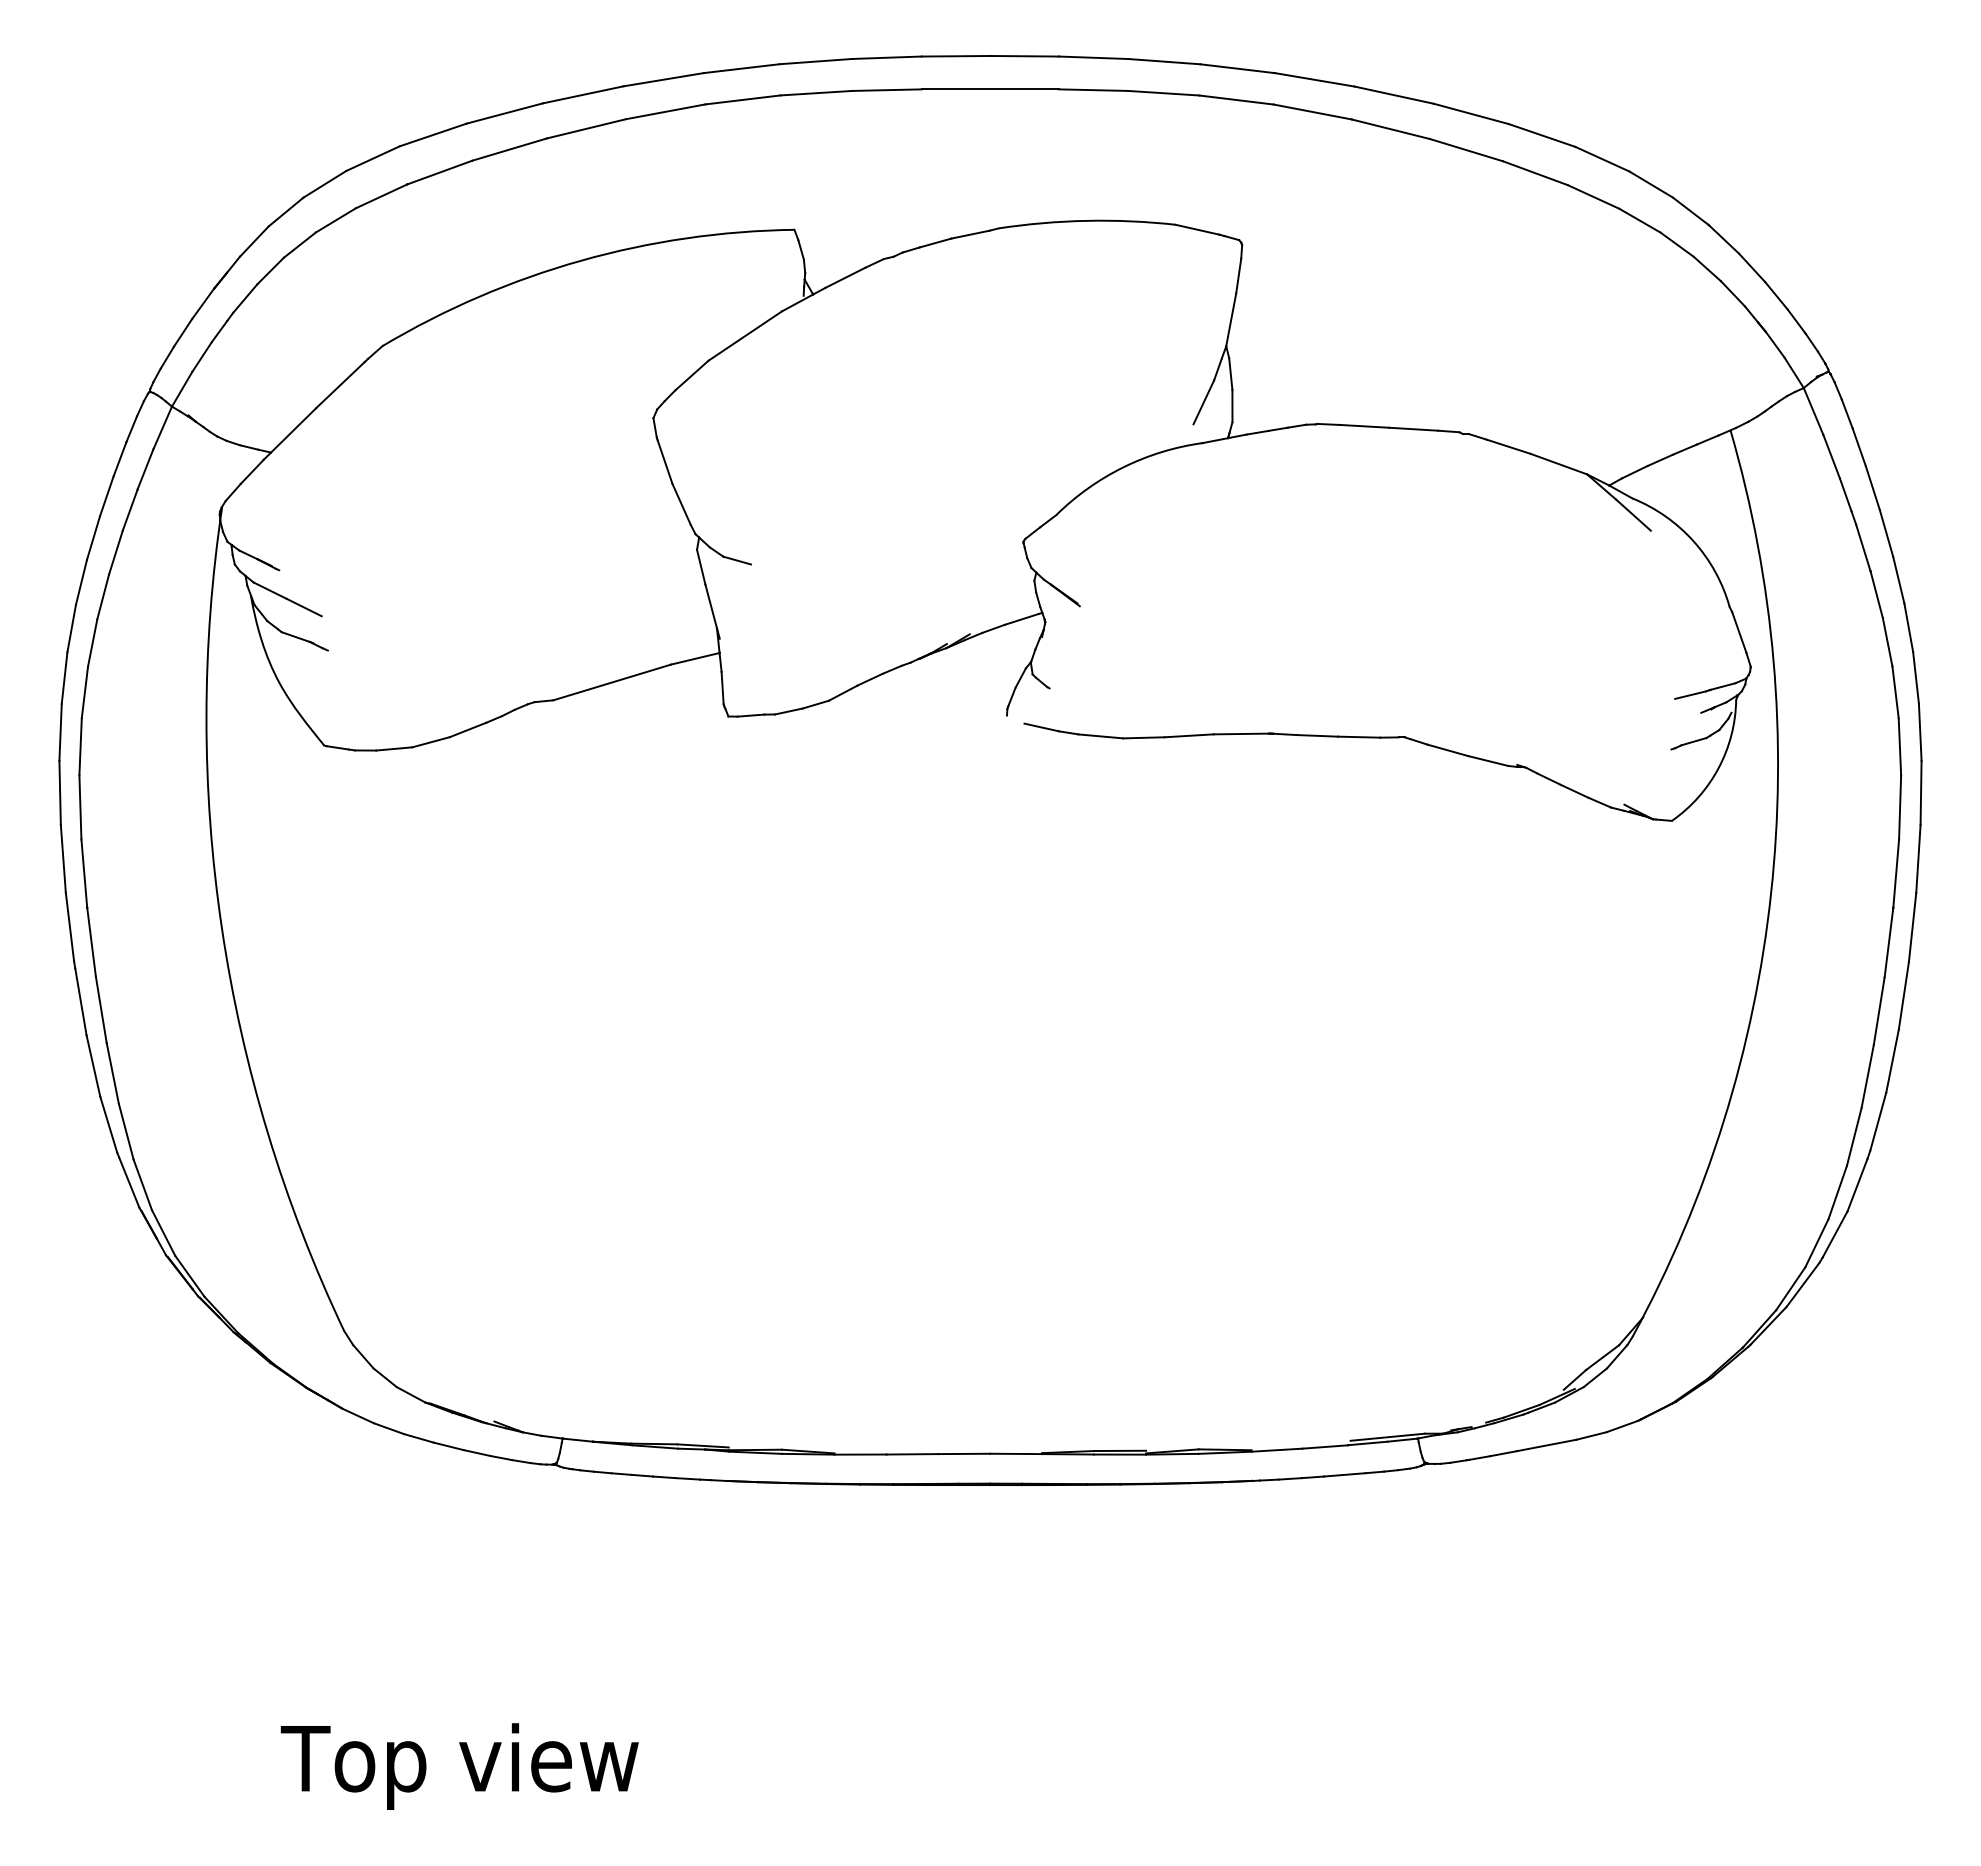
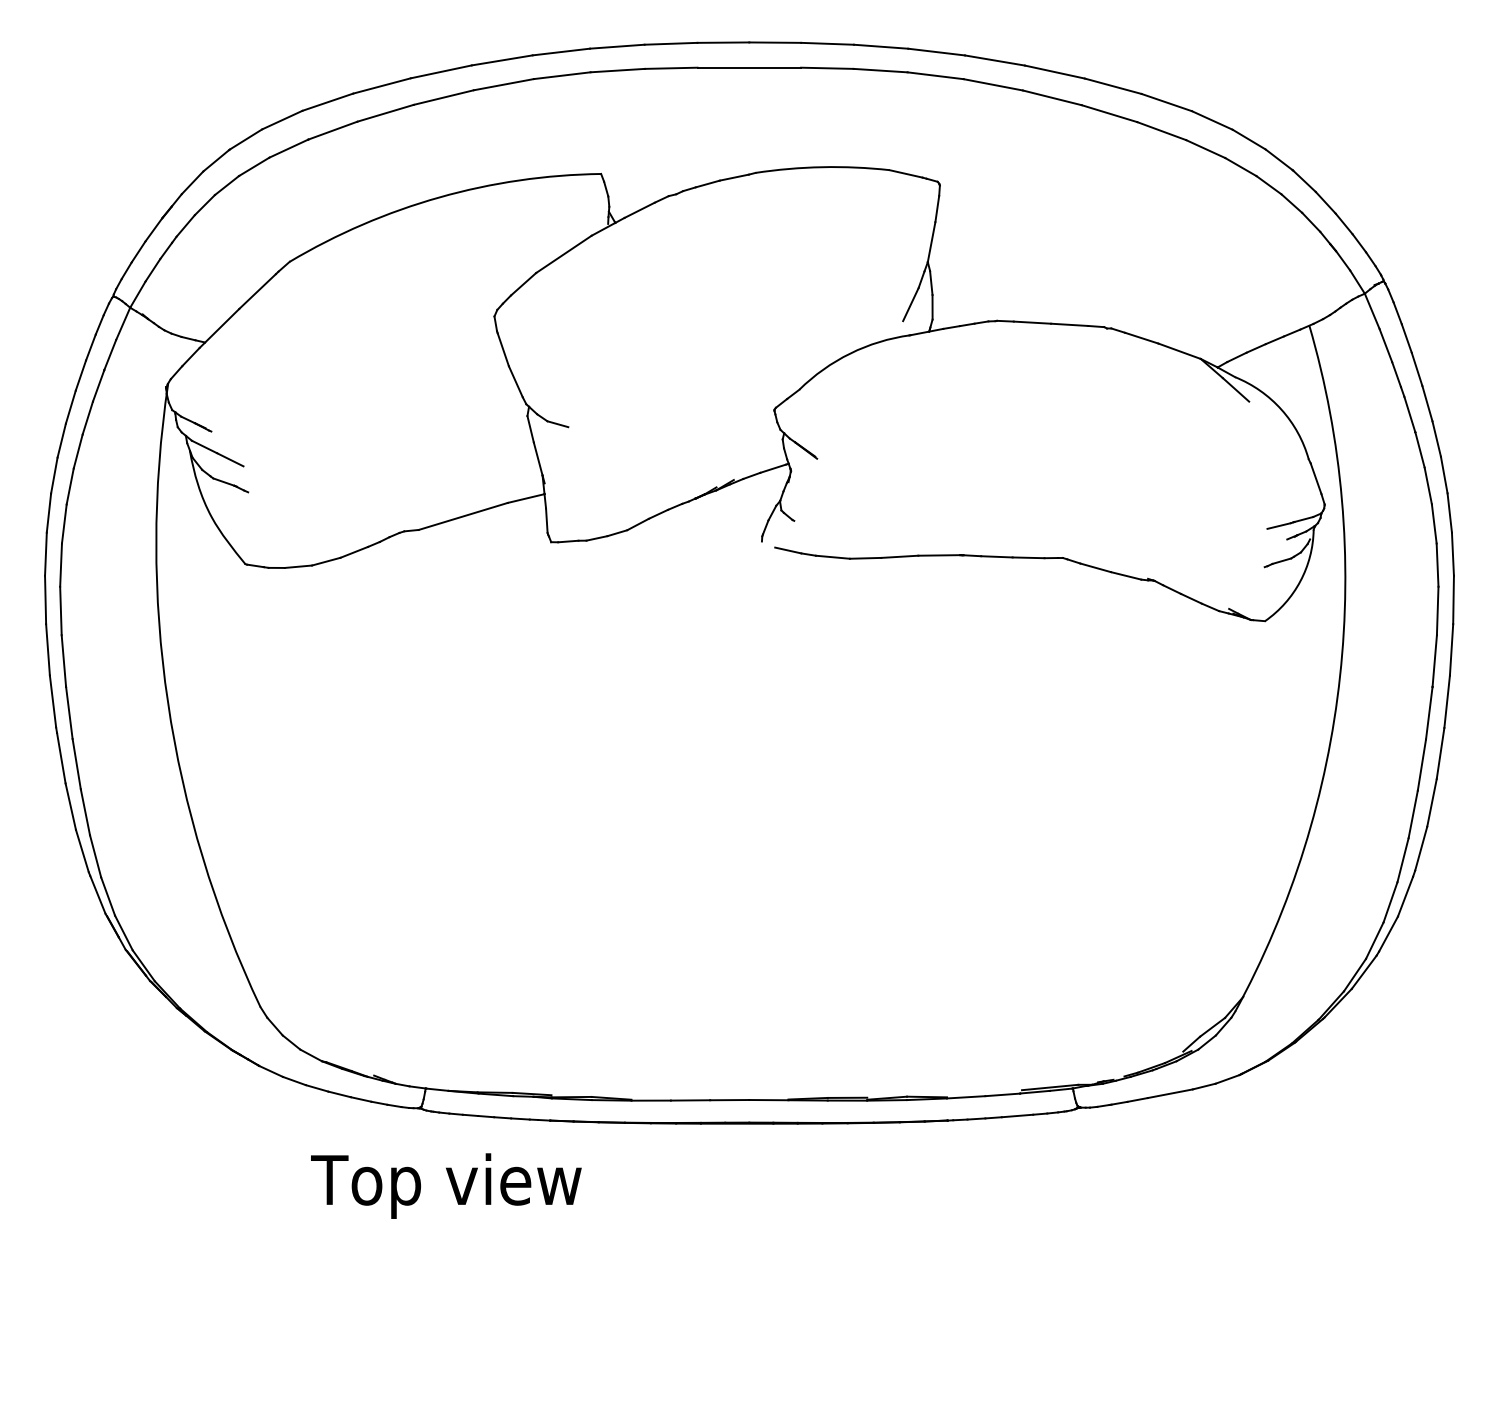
text: (459, 1766) -> (446, 1186), moved

